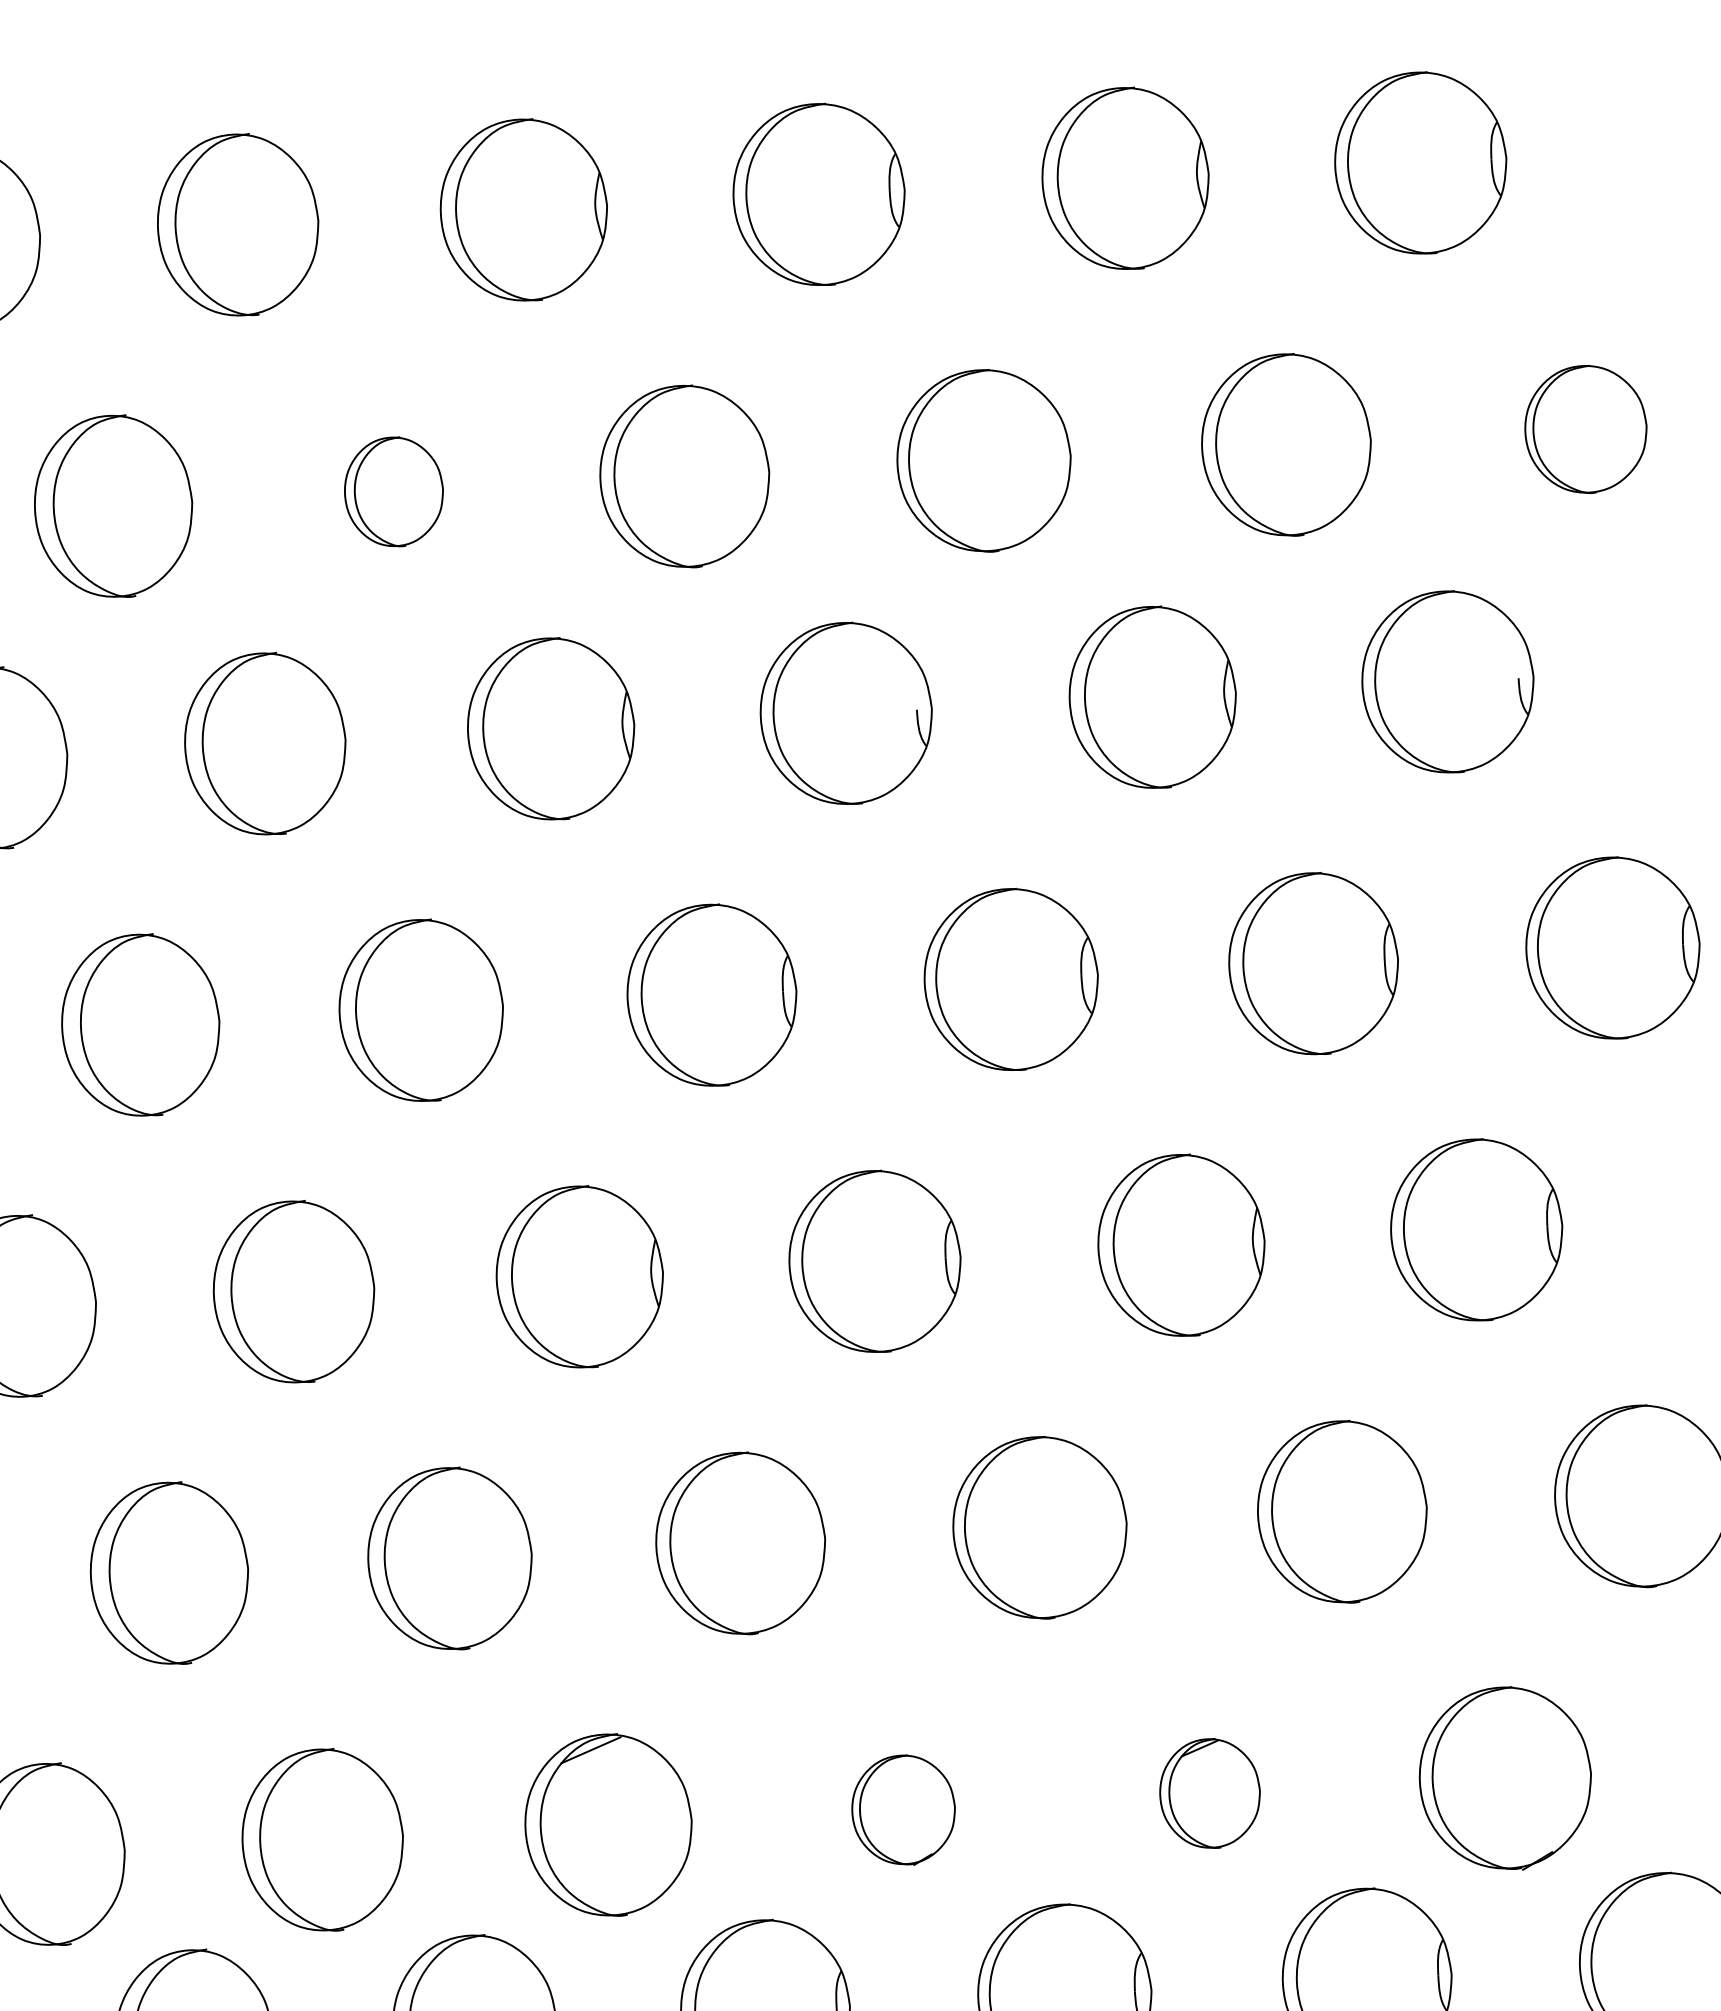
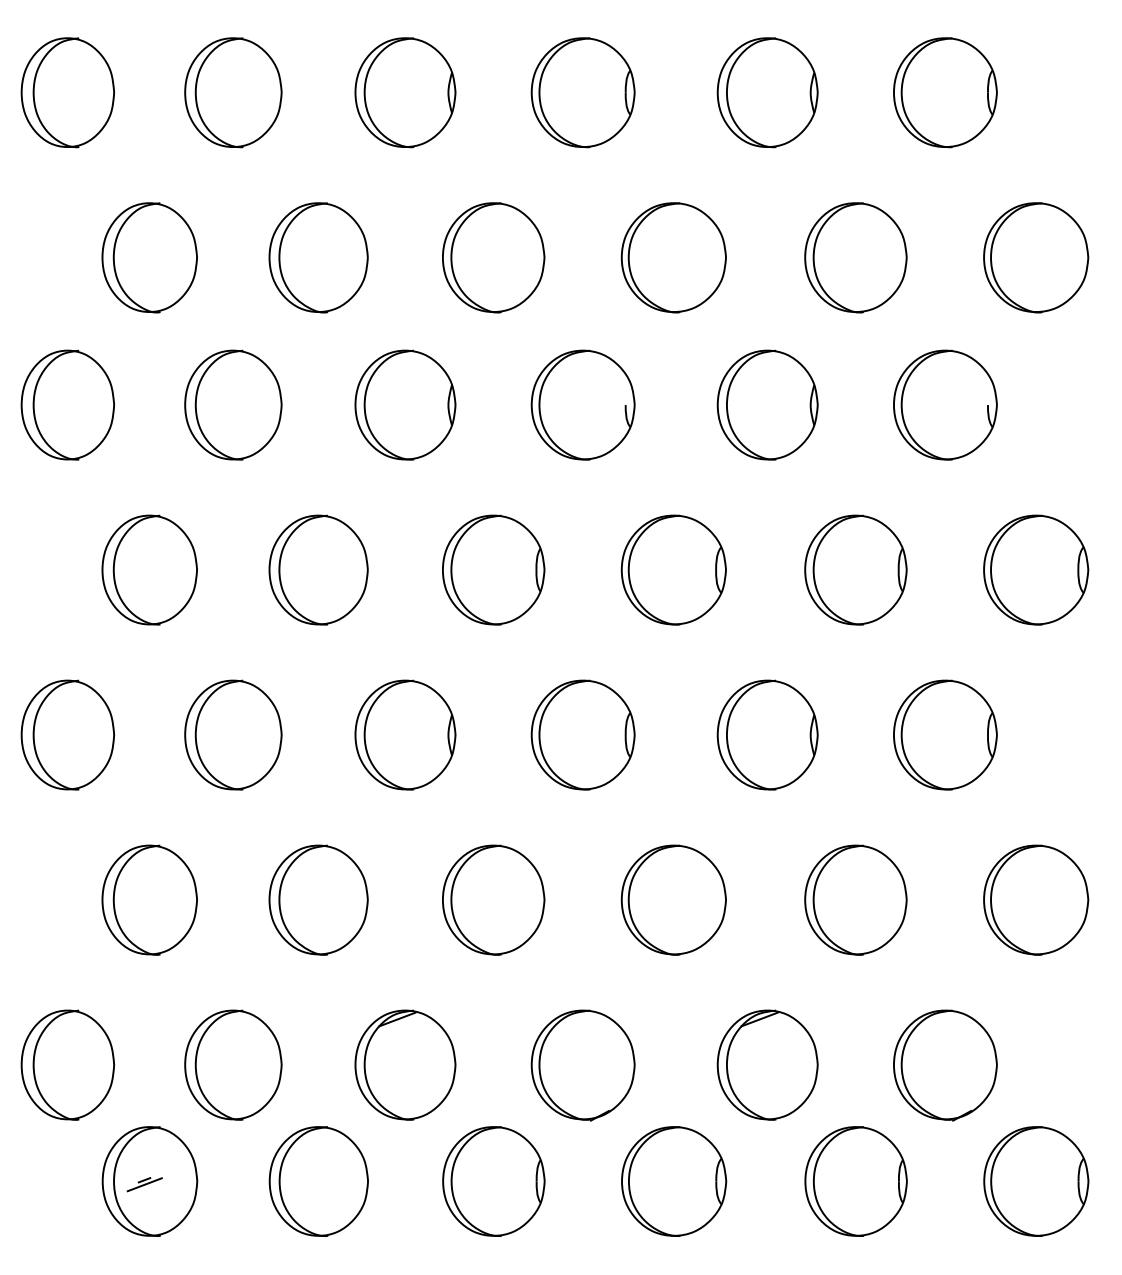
part: (1586, 428) -> (1036, 257), size x1.43
part: (393, 491) -> (318, 257), size x1.67
part: (1209, 1792) -> (767, 1064), size x1.67
part: (902, 1810) -> (582, 1065), size x1.67

